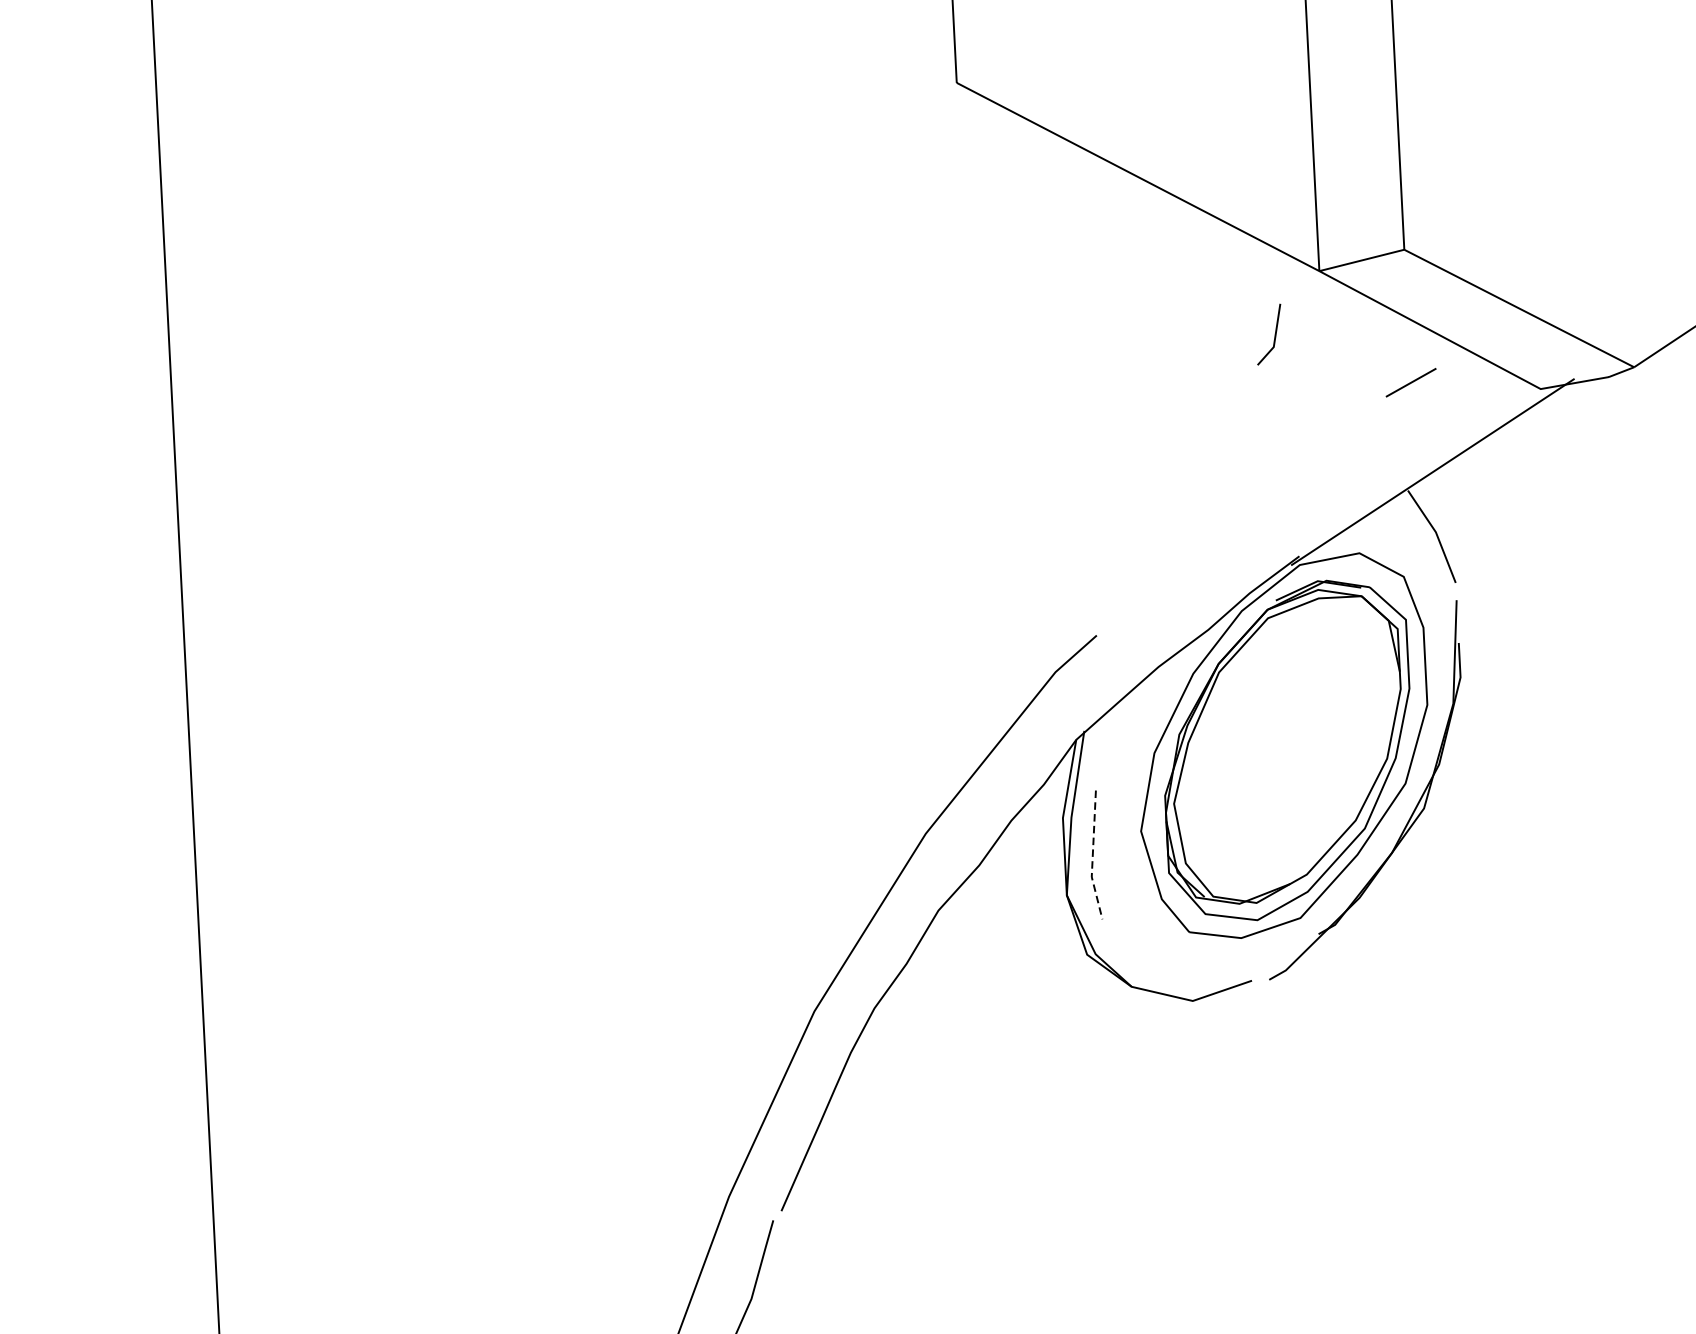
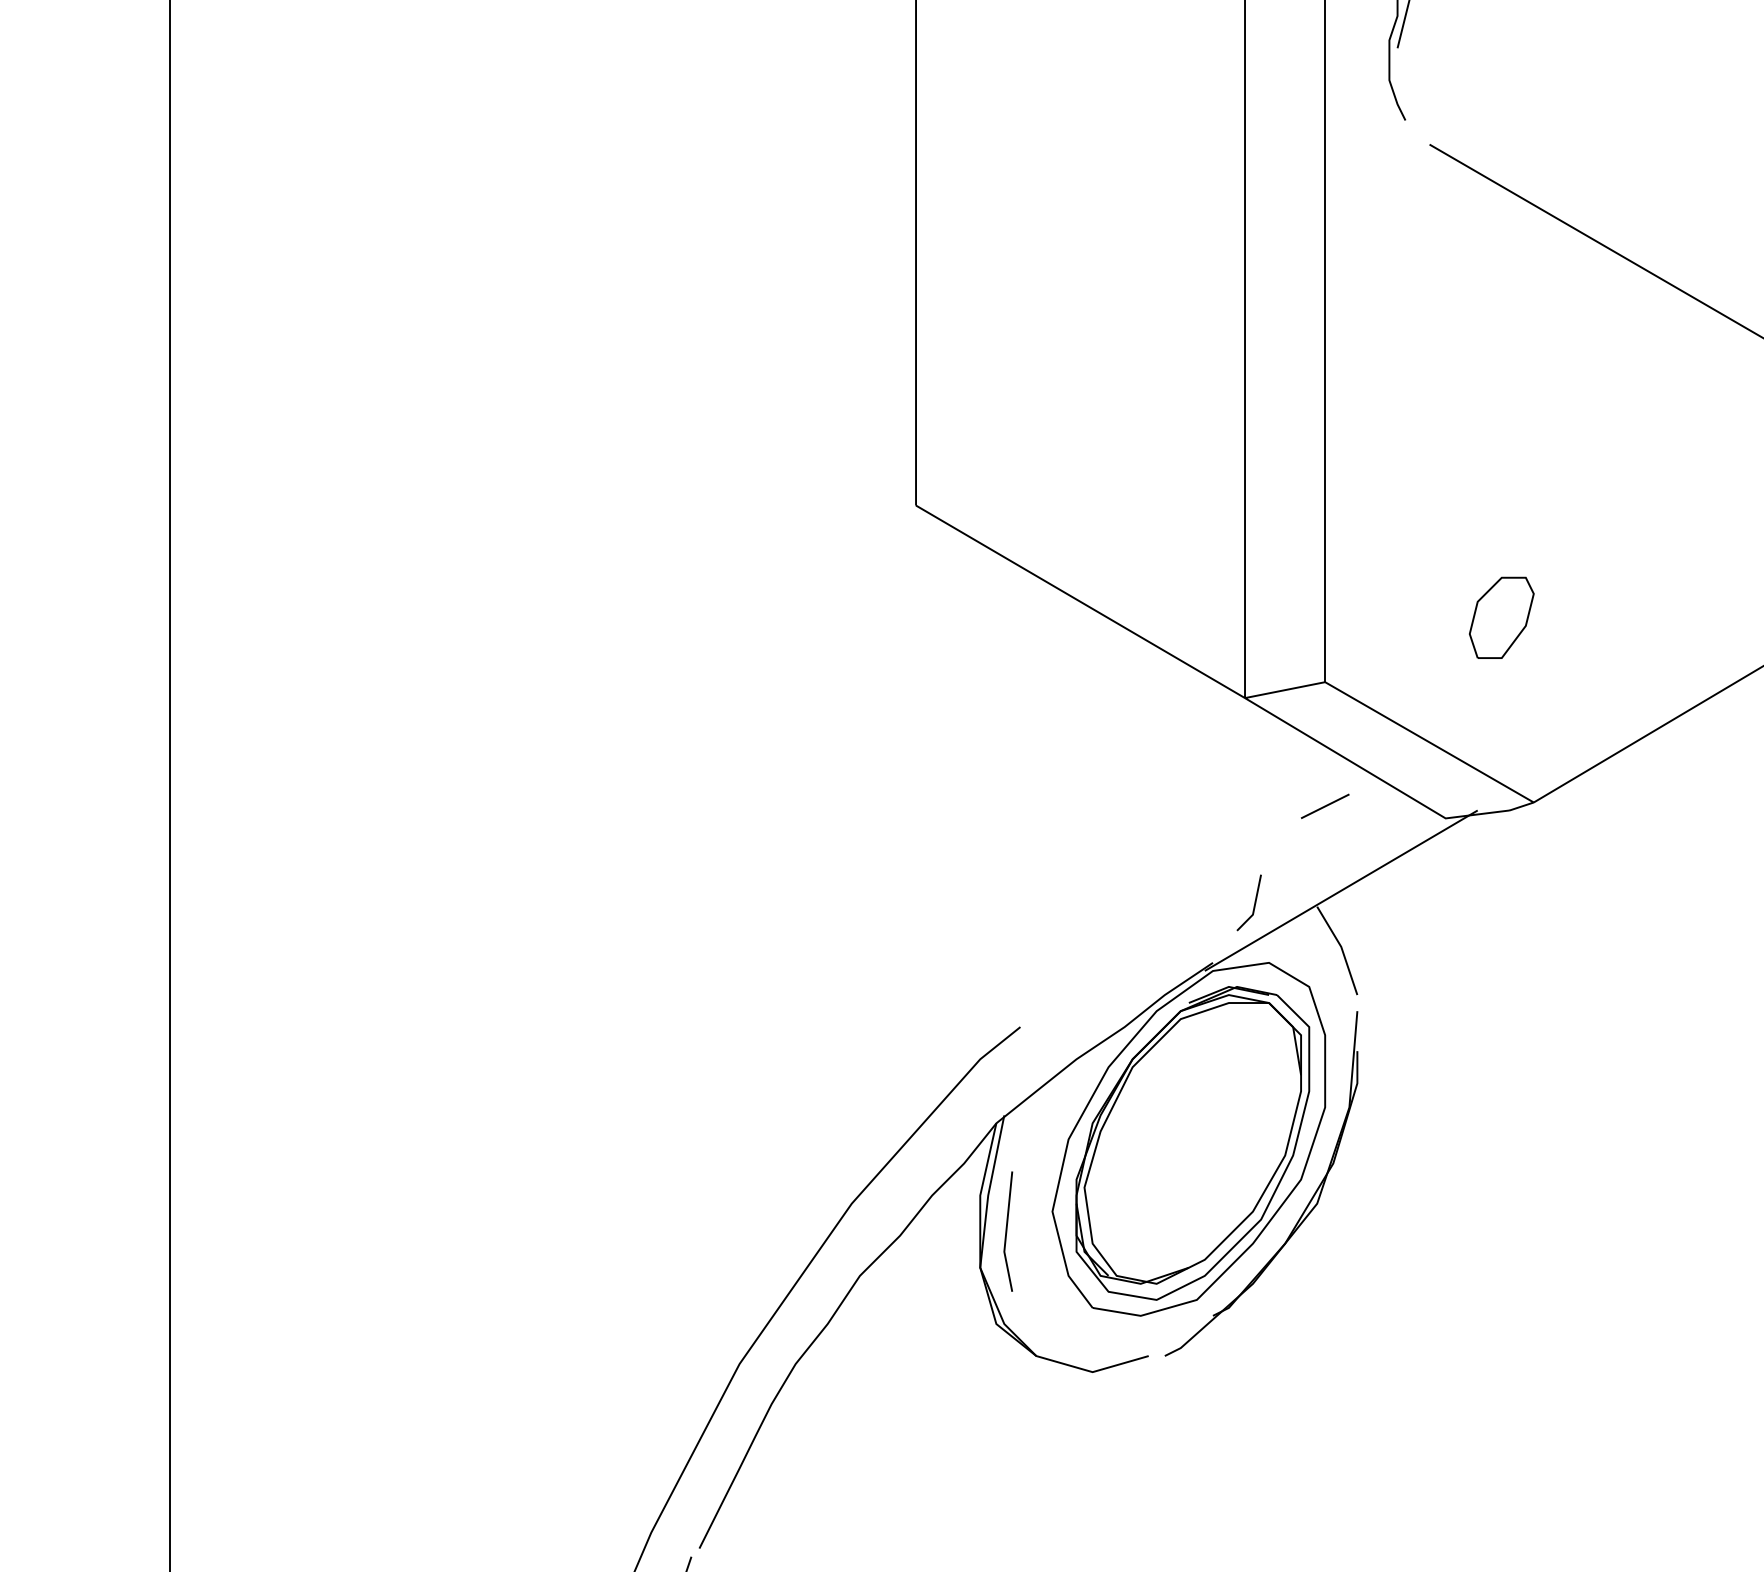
part: (1589, 170) -> (1501, 617), added
line: (1273, 337) -> (1253, 905), moved
line: (1093, 856) -> (1006, 1232), dashed -> solid

